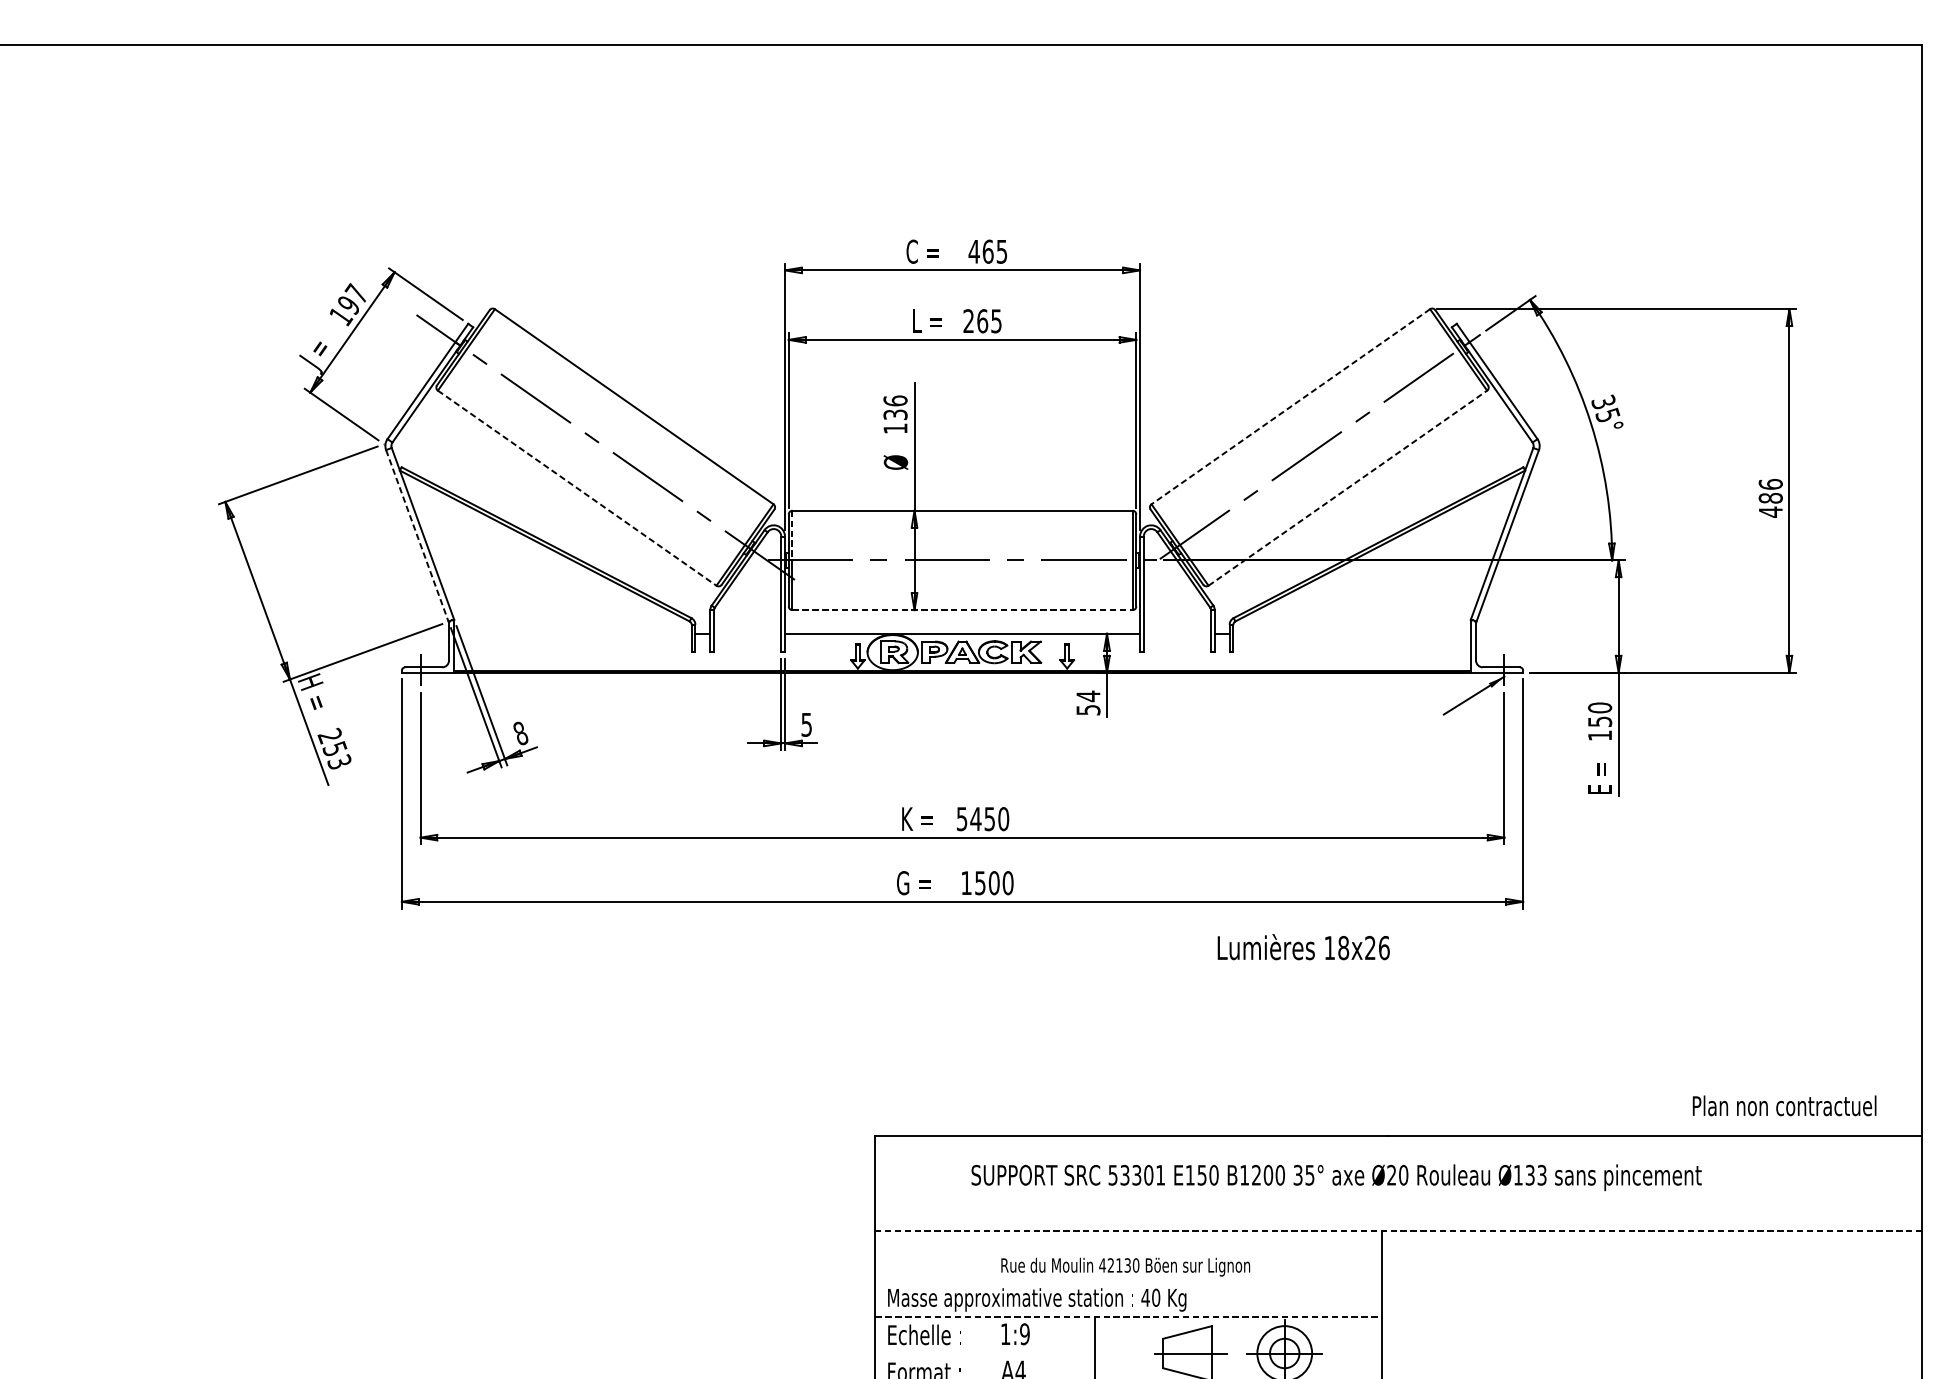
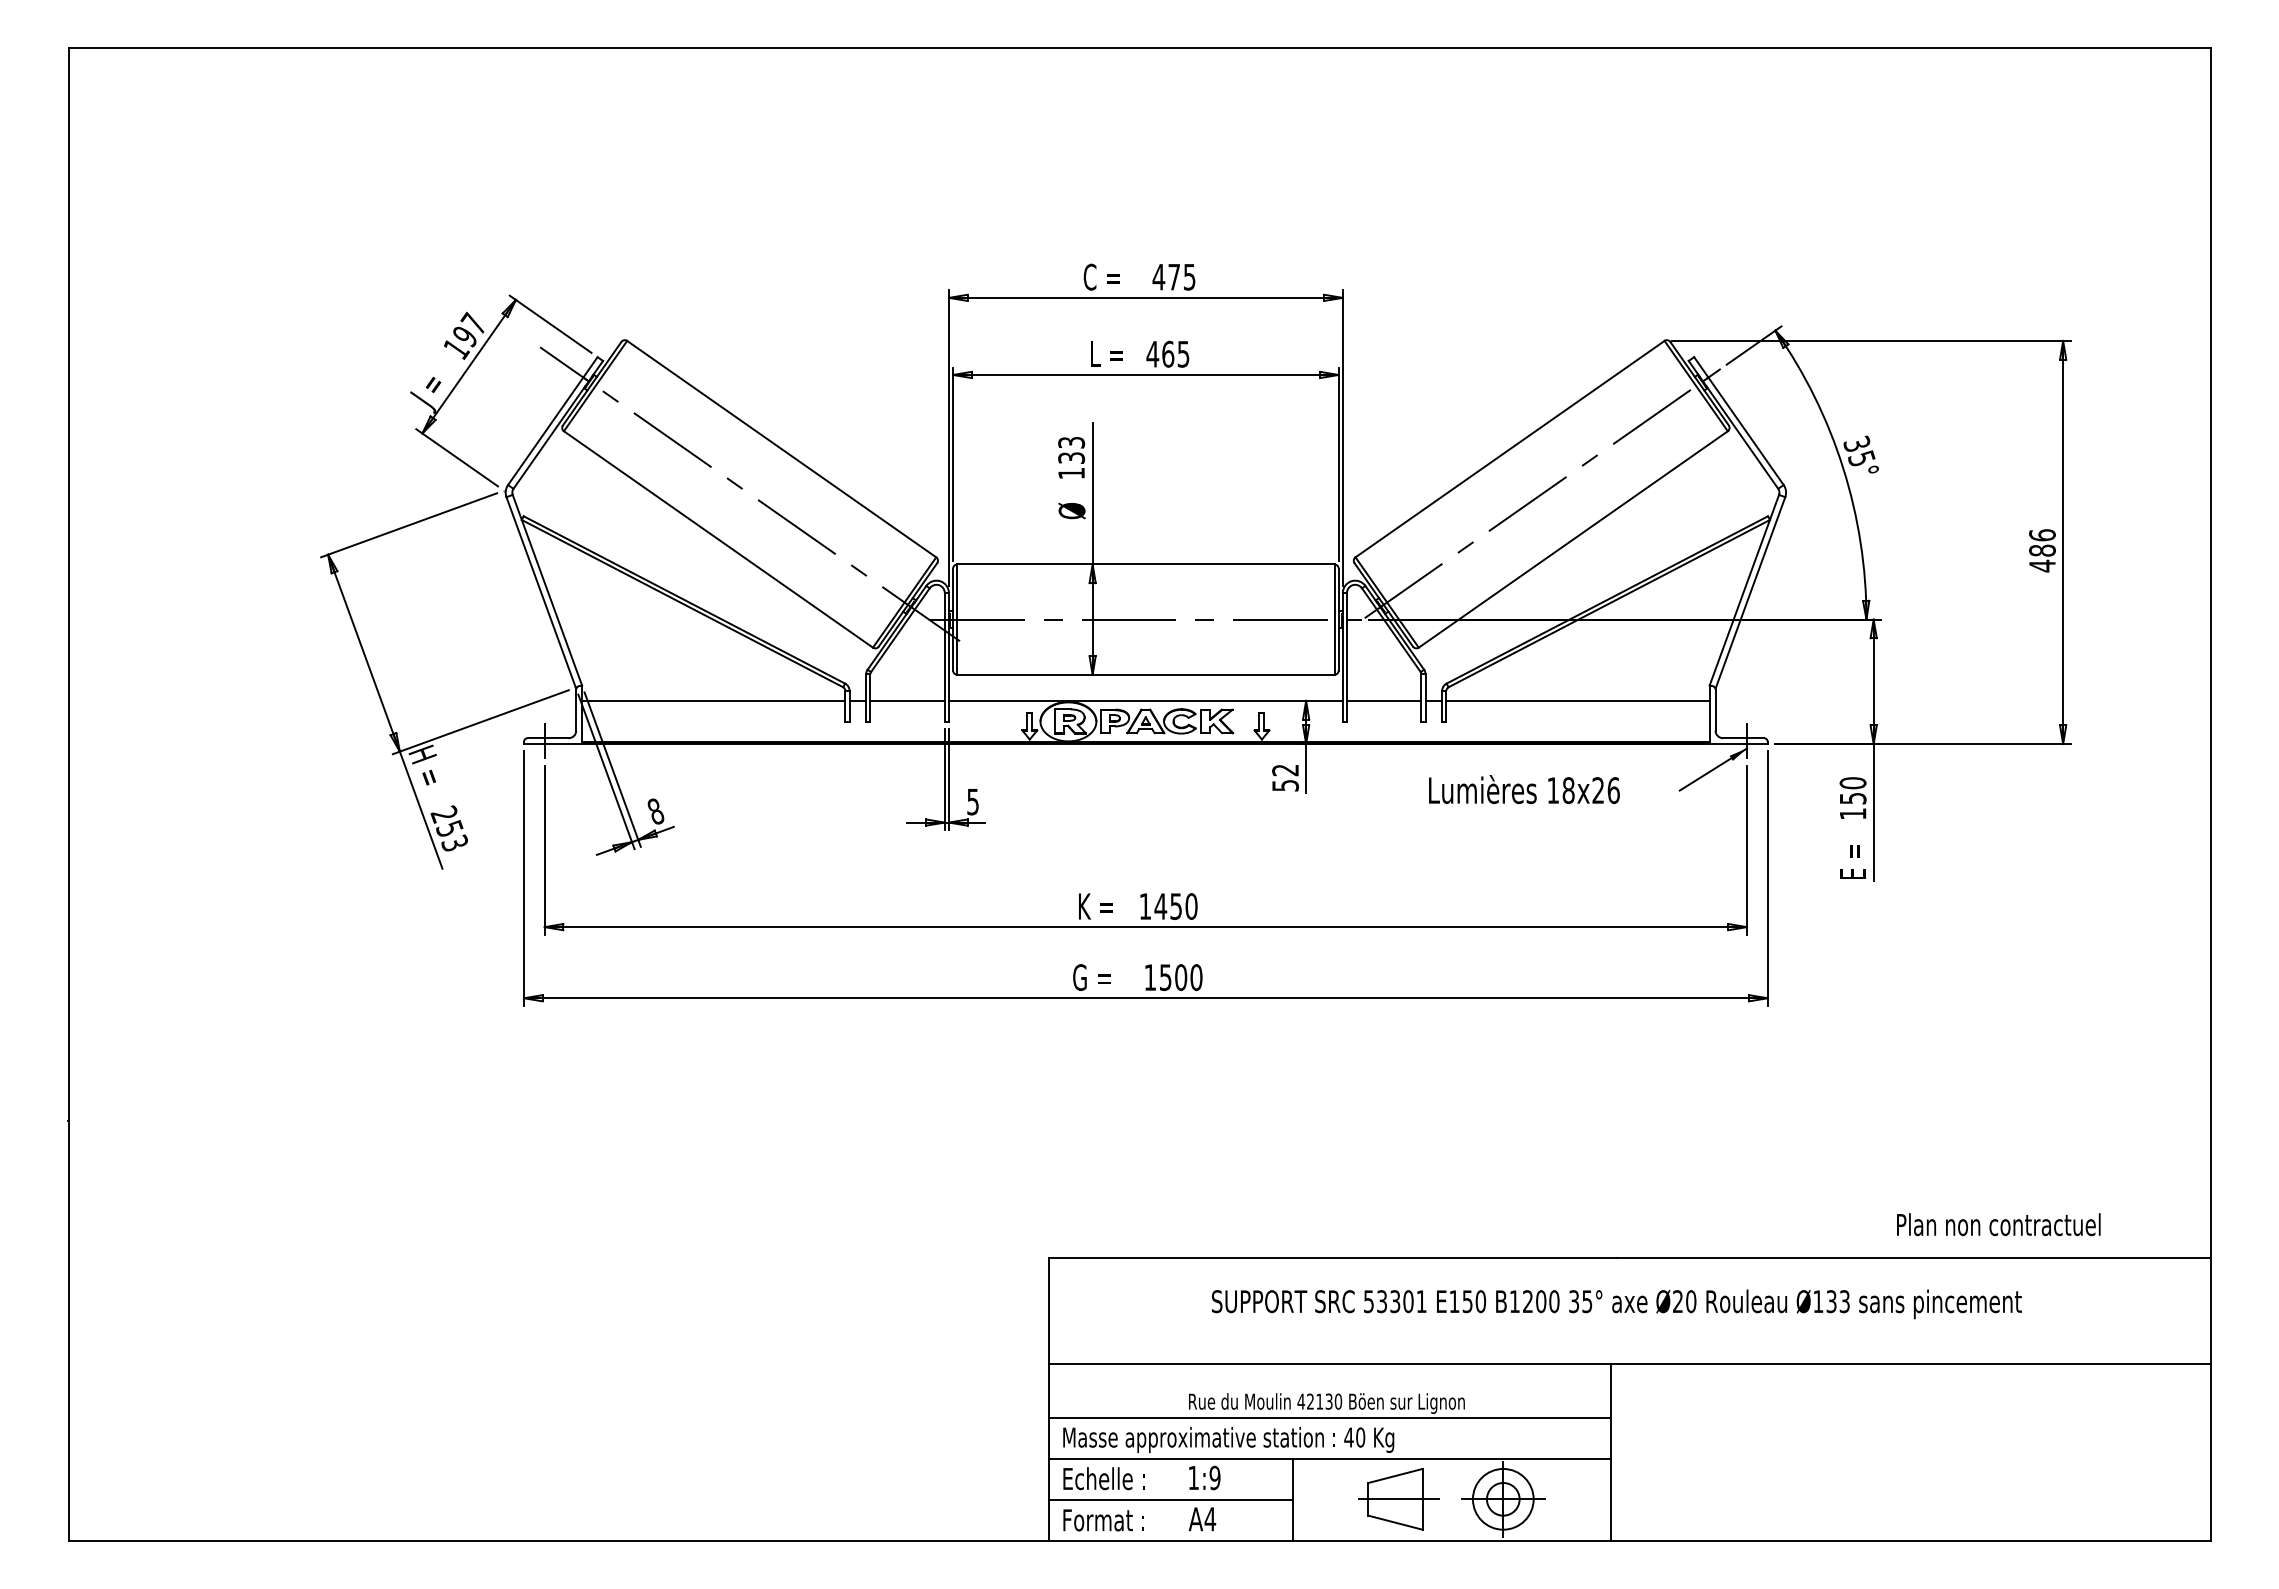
text: (988, 251) -> (1174, 276), 465 -> 475
text: (968, 320) -> (1152, 353), 265 -> 465
text: (895, 400) -> (1071, 442), 136 -> 133
line: (1291, 407) -> (1510, 449), dashed -> solid
line: (577, 488) -> (718, 539), dashed -> solid
line: (1348, 488) -> (1573, 539), dashed -> solid
line: (417, 536) -> (541, 592), dashed -> solid
line: (792, 536) -> (957, 592), dashed -> solid
line: (962, 609) -> (1145, 674), dashed -> solid
line: (572, 633) -> (713, 700), added
line: (747, 633) -> (907, 700), added
line: (1176, 633) -> (1383, 700), added
line: (1351, 633) -> (1577, 700), added
text: (1088, 696) -> (1285, 770), 54 -> 52
text: (961, 819) -> (1144, 906), 5450 -> 1450
text: (1303, 947) -> (1524, 789), moved
text: (1784, 1105) -> (1998, 1224), moved
text: (1336, 1177) -> (1616, 1304), moved
line: (1398, 1231) -> (1629, 1363), dashed -> solid
line: (1128, 1280) -> (1330, 1418), added
line: (1128, 1317) -> (1330, 1459), dashed -> solid
line: (984, 1354) -> (1170, 1500), added

